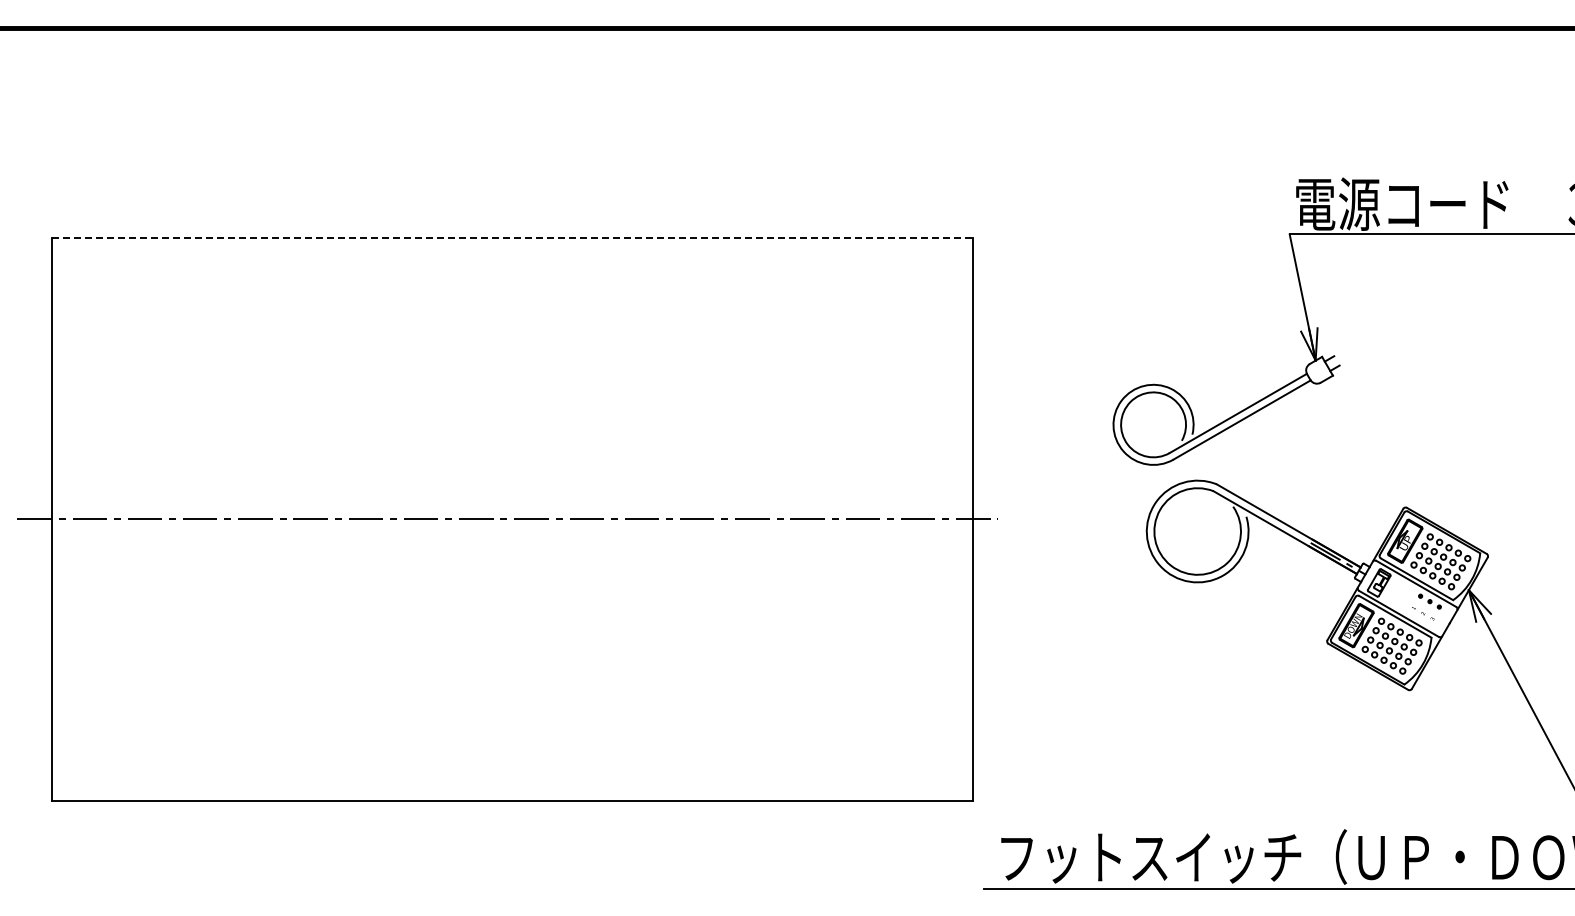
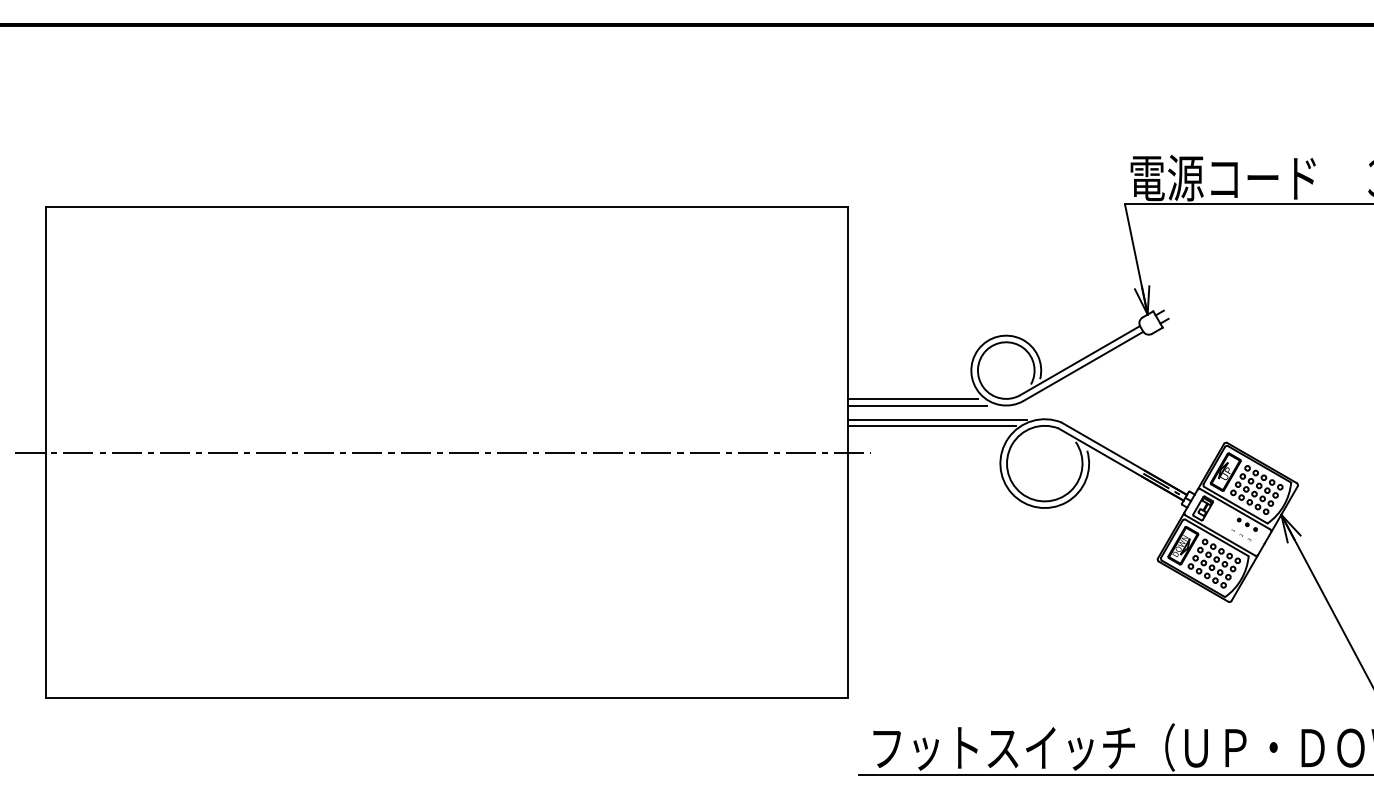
line: (512, 237) -> (447, 207), dashed -> solid
line: (1046, 457) -> (912, 399), added
line: (1051, 464) -> (917, 405), added
line: (1074, 481) -> (937, 419), added
line: (1068, 488) -> (932, 426), added

